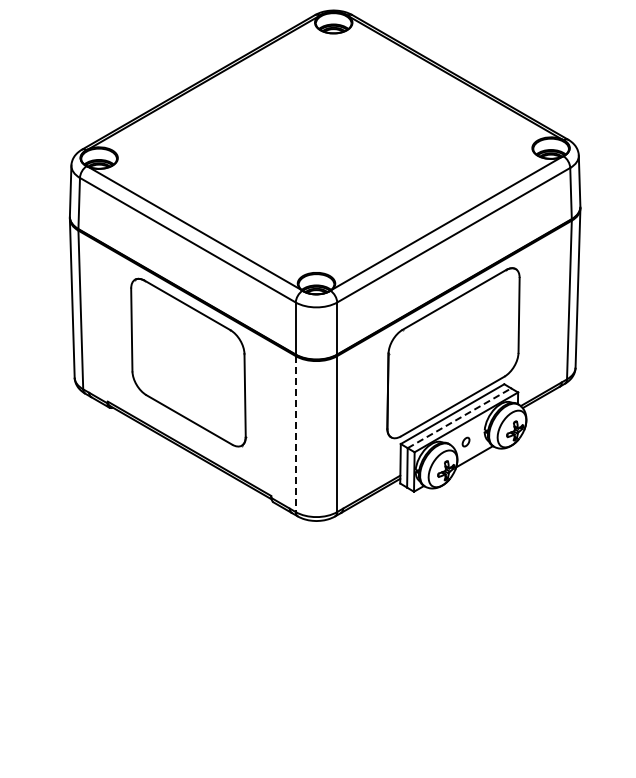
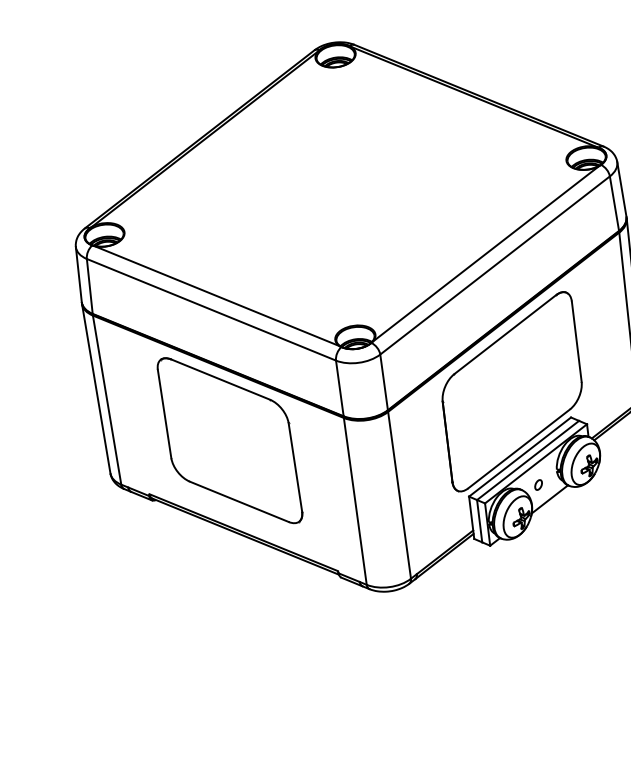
line: (459, 418) -> (528, 460), dashed -> solid
line: (295, 434) -> (355, 501), dashed -> solid

